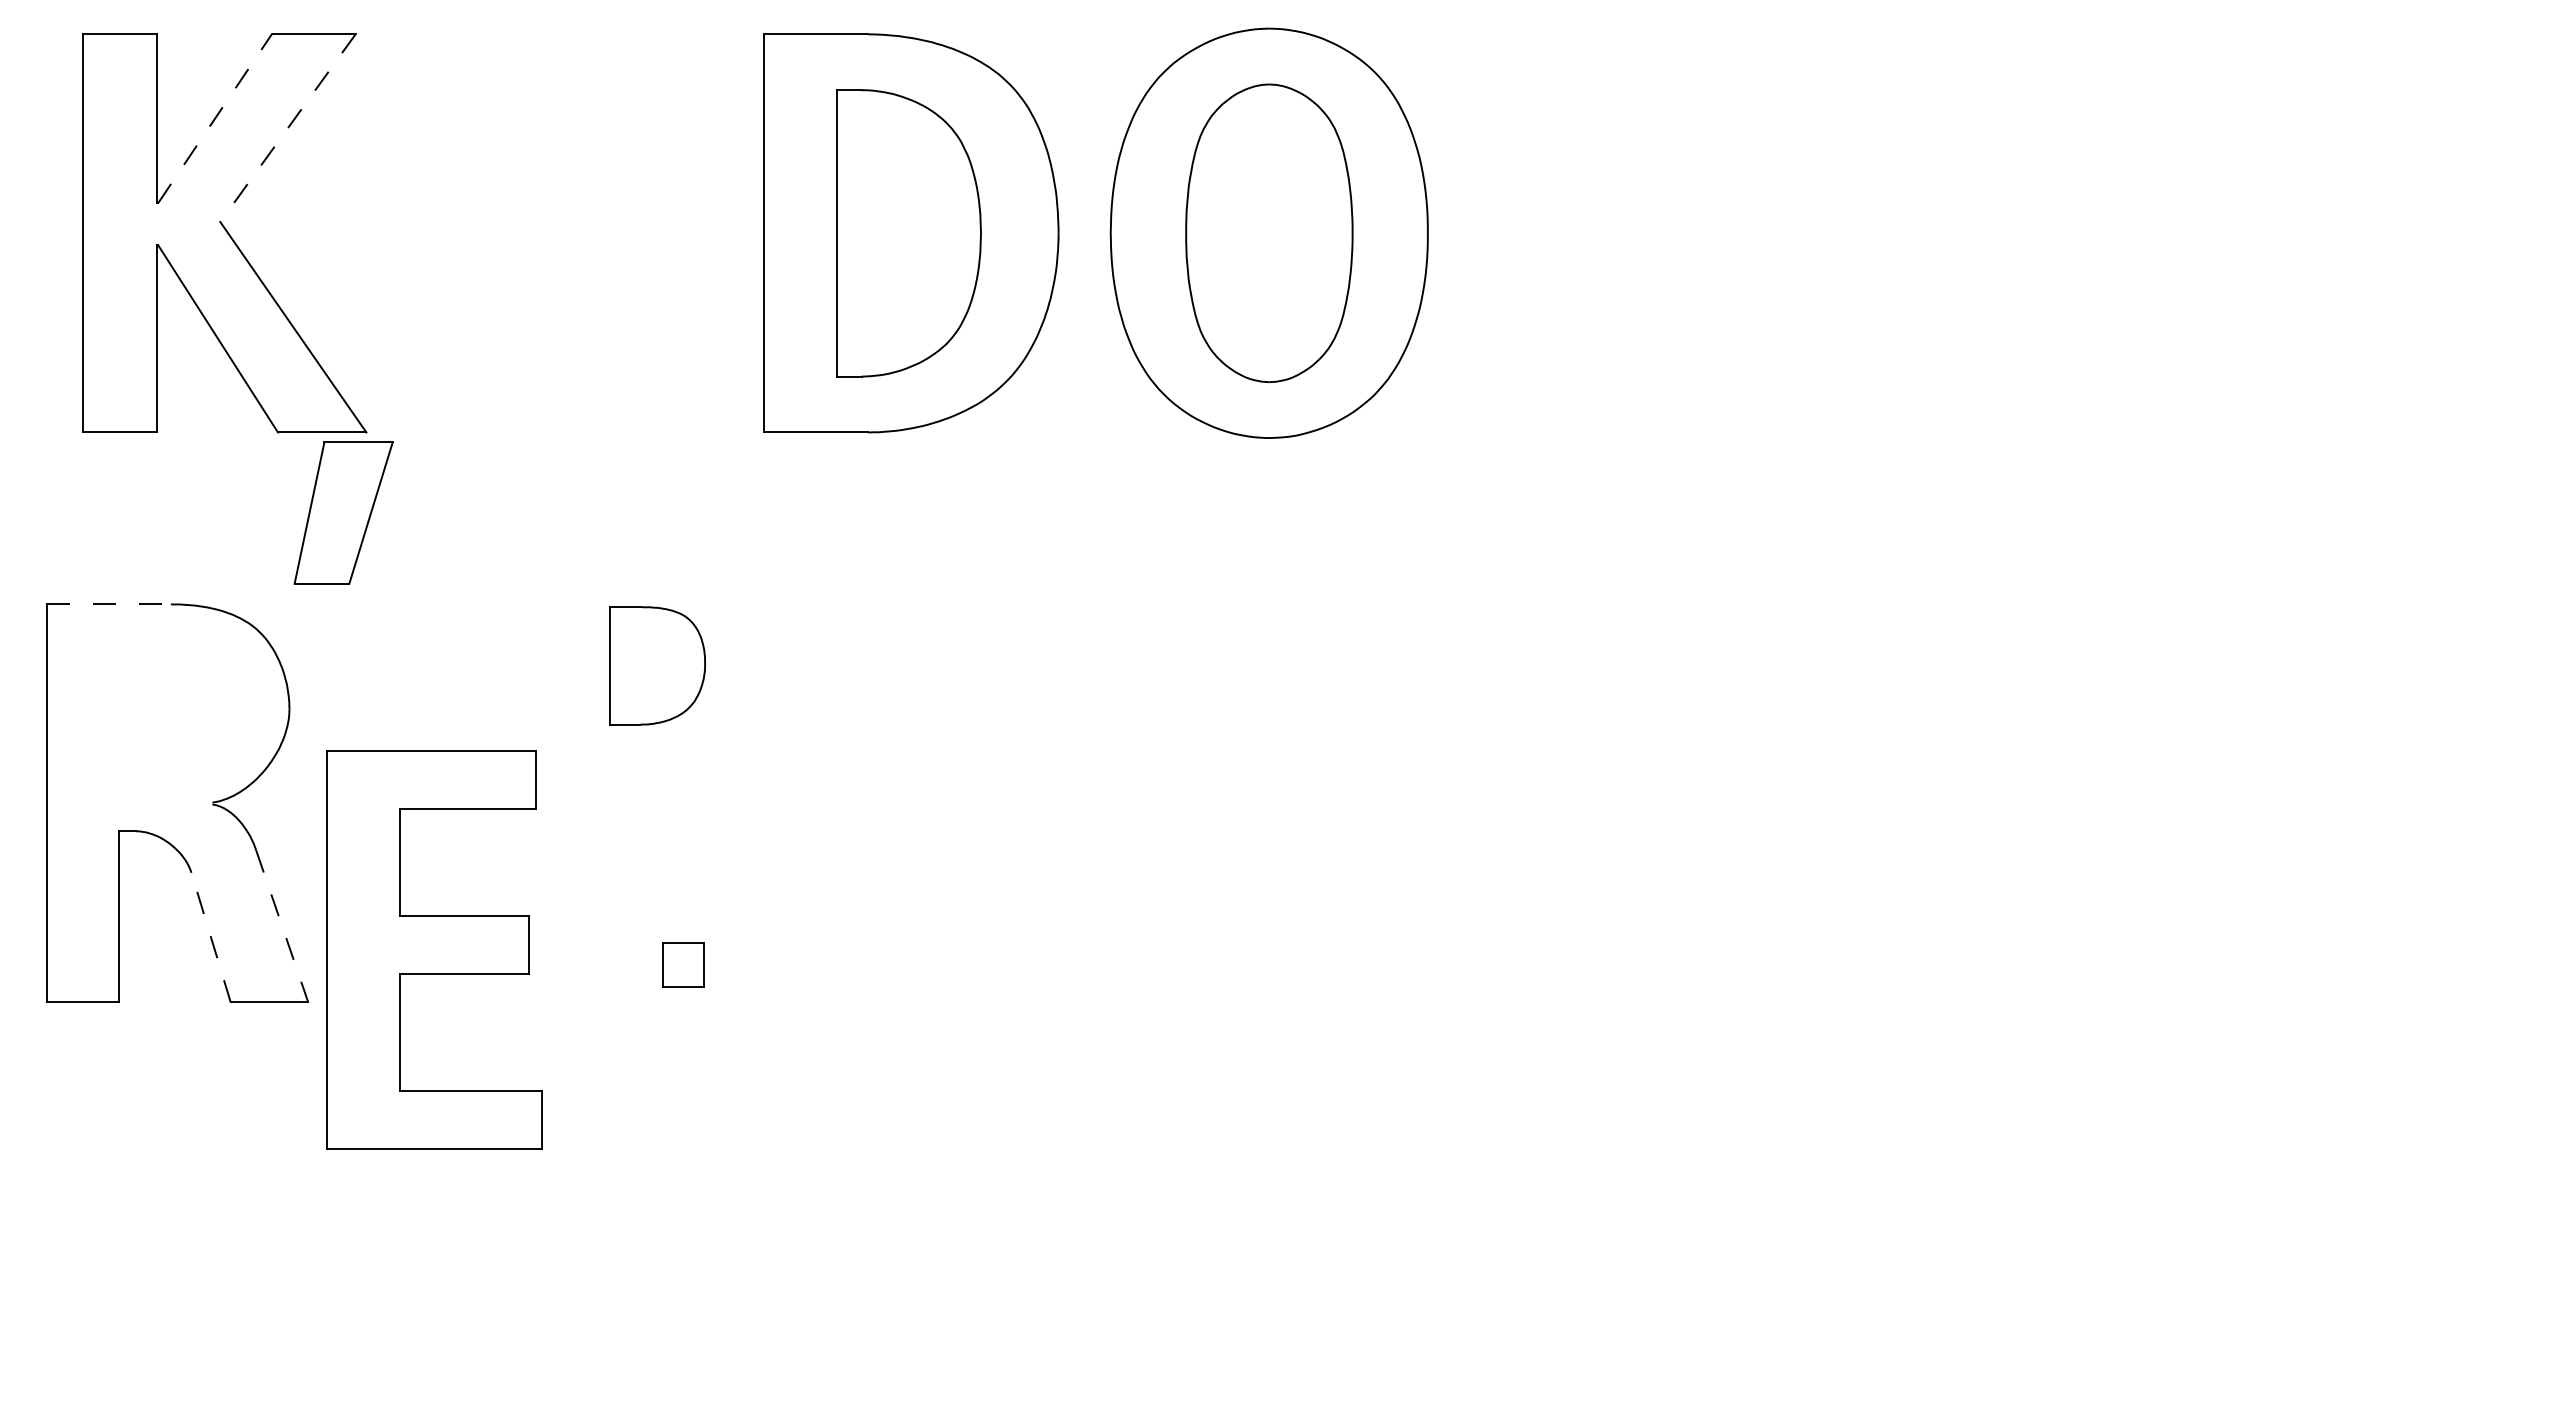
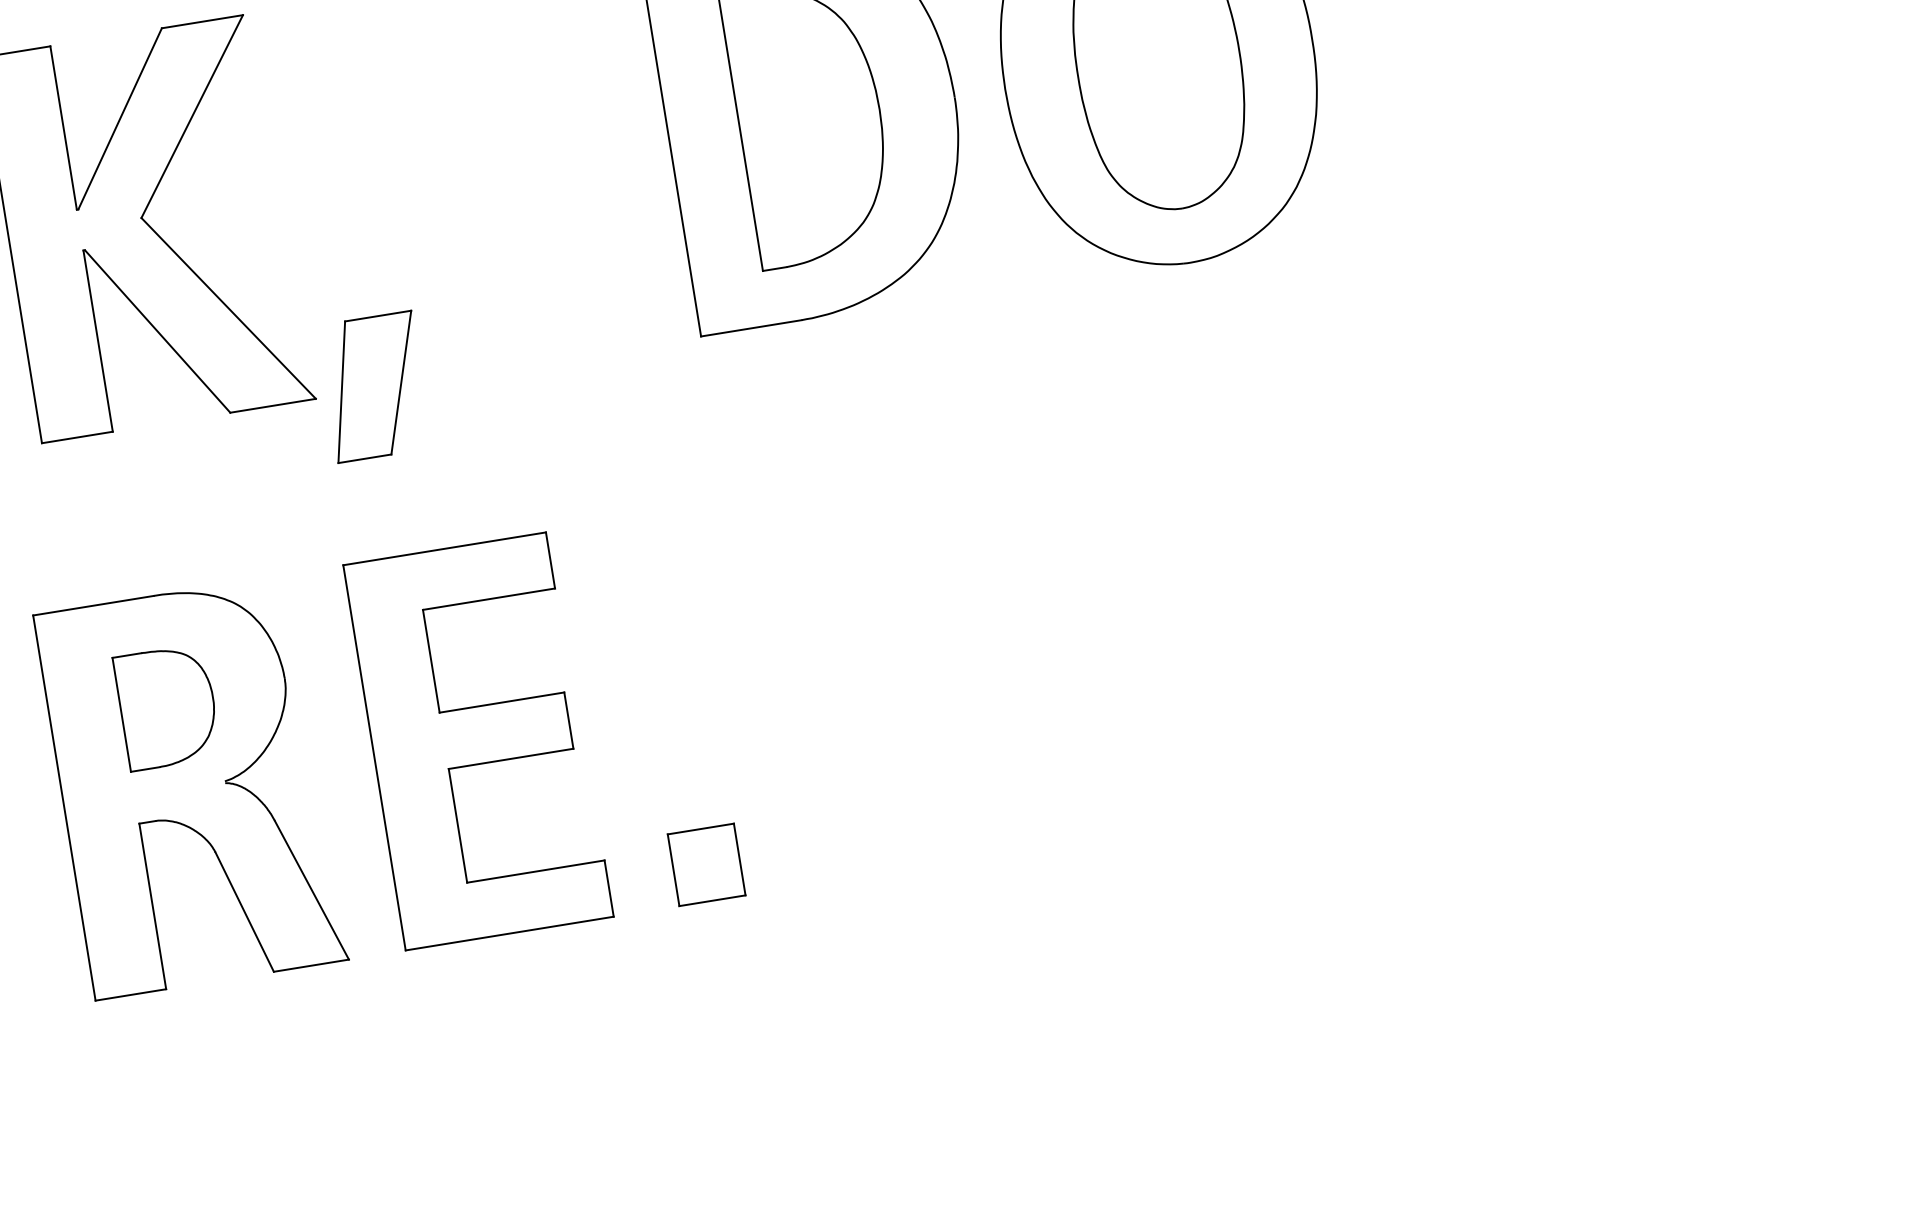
line: (215, 118) -> (120, 118), dashed -> solid
line: (287, 128) -> (191, 116), dashed -> solid
part: (343, 512) -> (374, 386), moved
line: (109, 604) -> (94, 605), dashed -> solid
part: (657, 665) -> (167, 707), moved
line: (282, 926) -> (312, 890), dashed -> solid
line: (211, 937) -> (245, 912), dashed -> solid
part: (434, 949) -> (478, 740), moved
part: (683, 964) -> (706, 864), size x1.67

